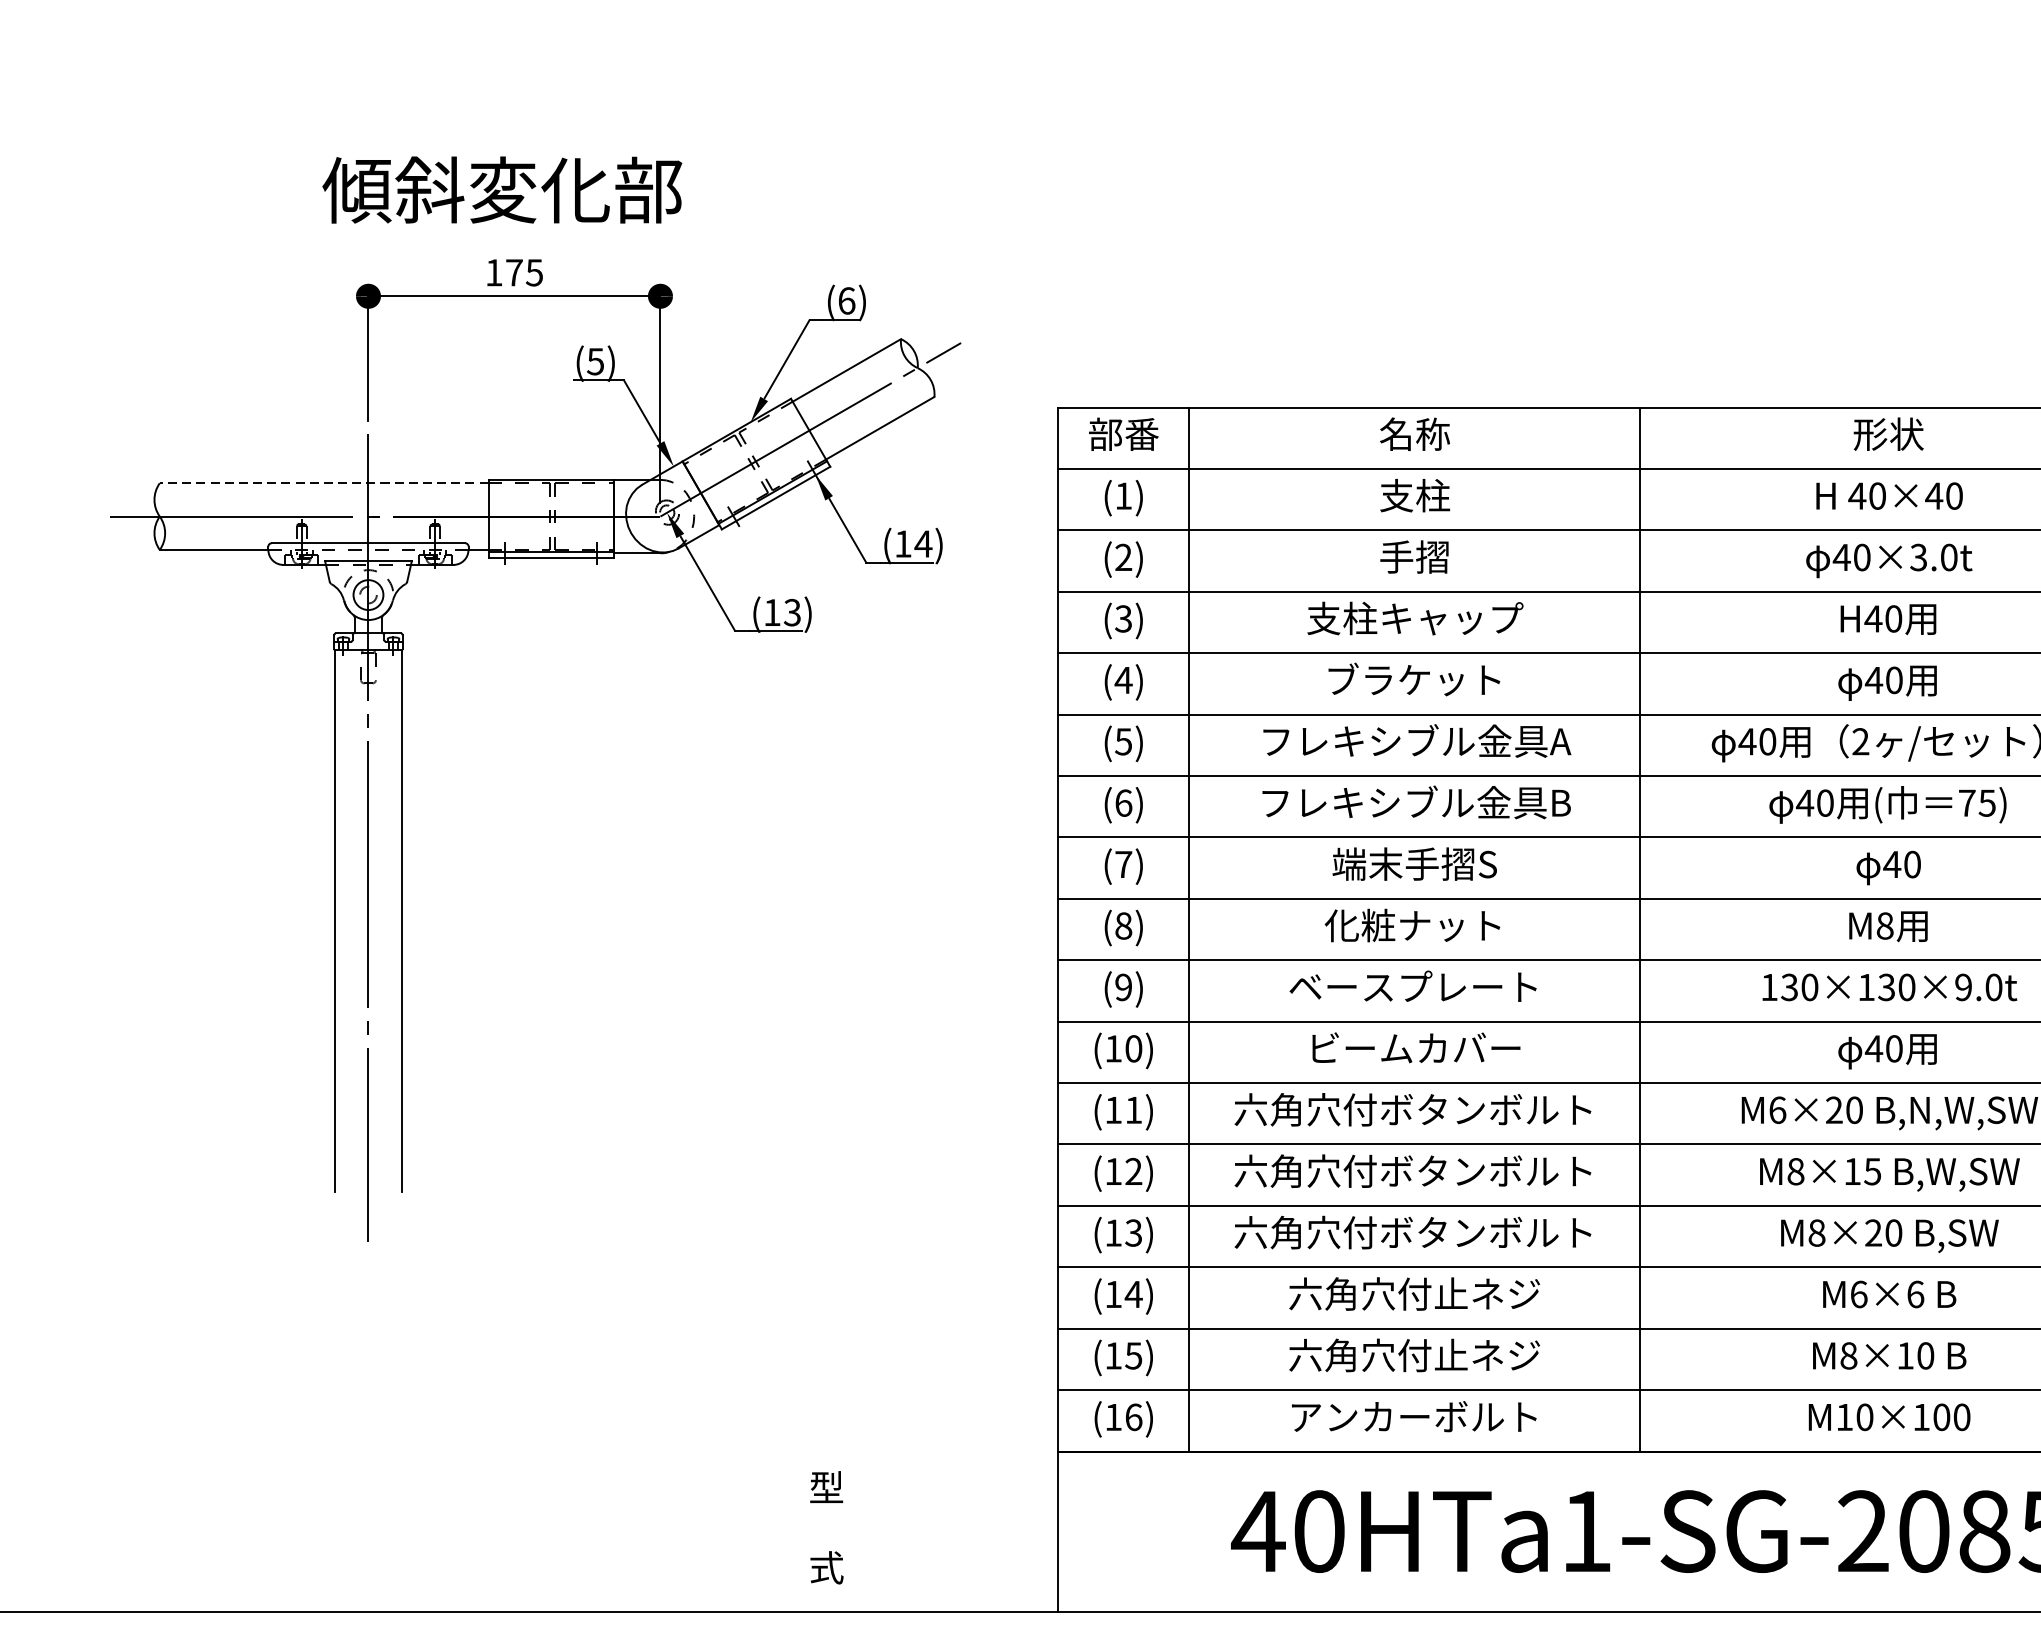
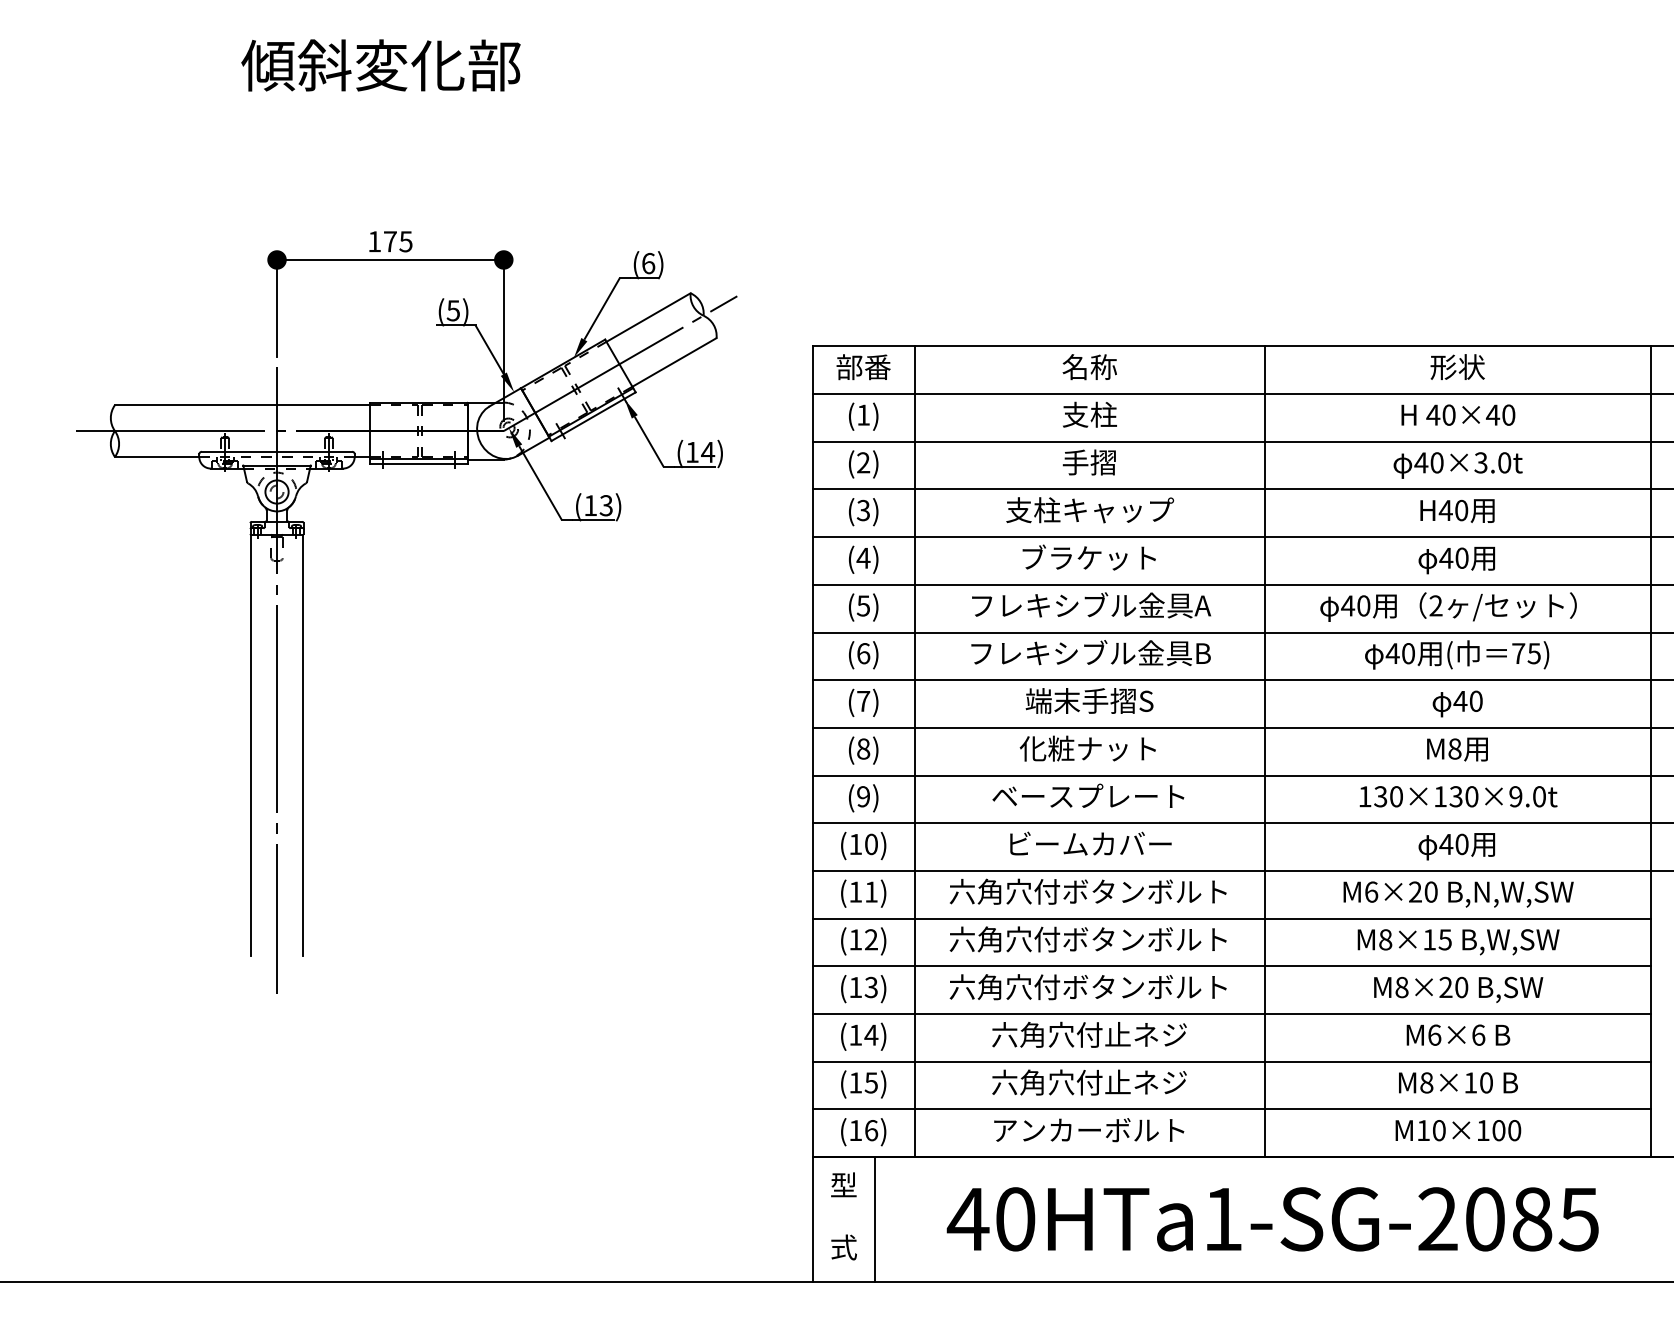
text: (501, 190) -> (380, 65), moved
line: (324, 483) -> (242, 405), dashed -> solid
text: (826, 1527) -> (843, 1216), moved
line: (1137, 1531) -> (874, 1219), added

